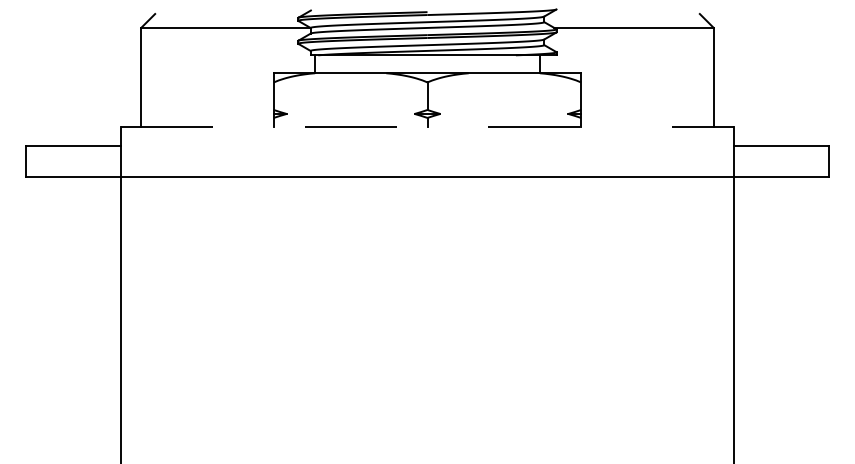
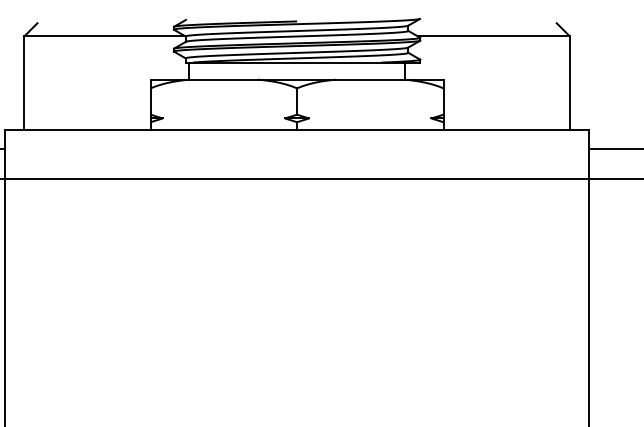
line: (427, 126) -> (297, 130), dashed -> solid

